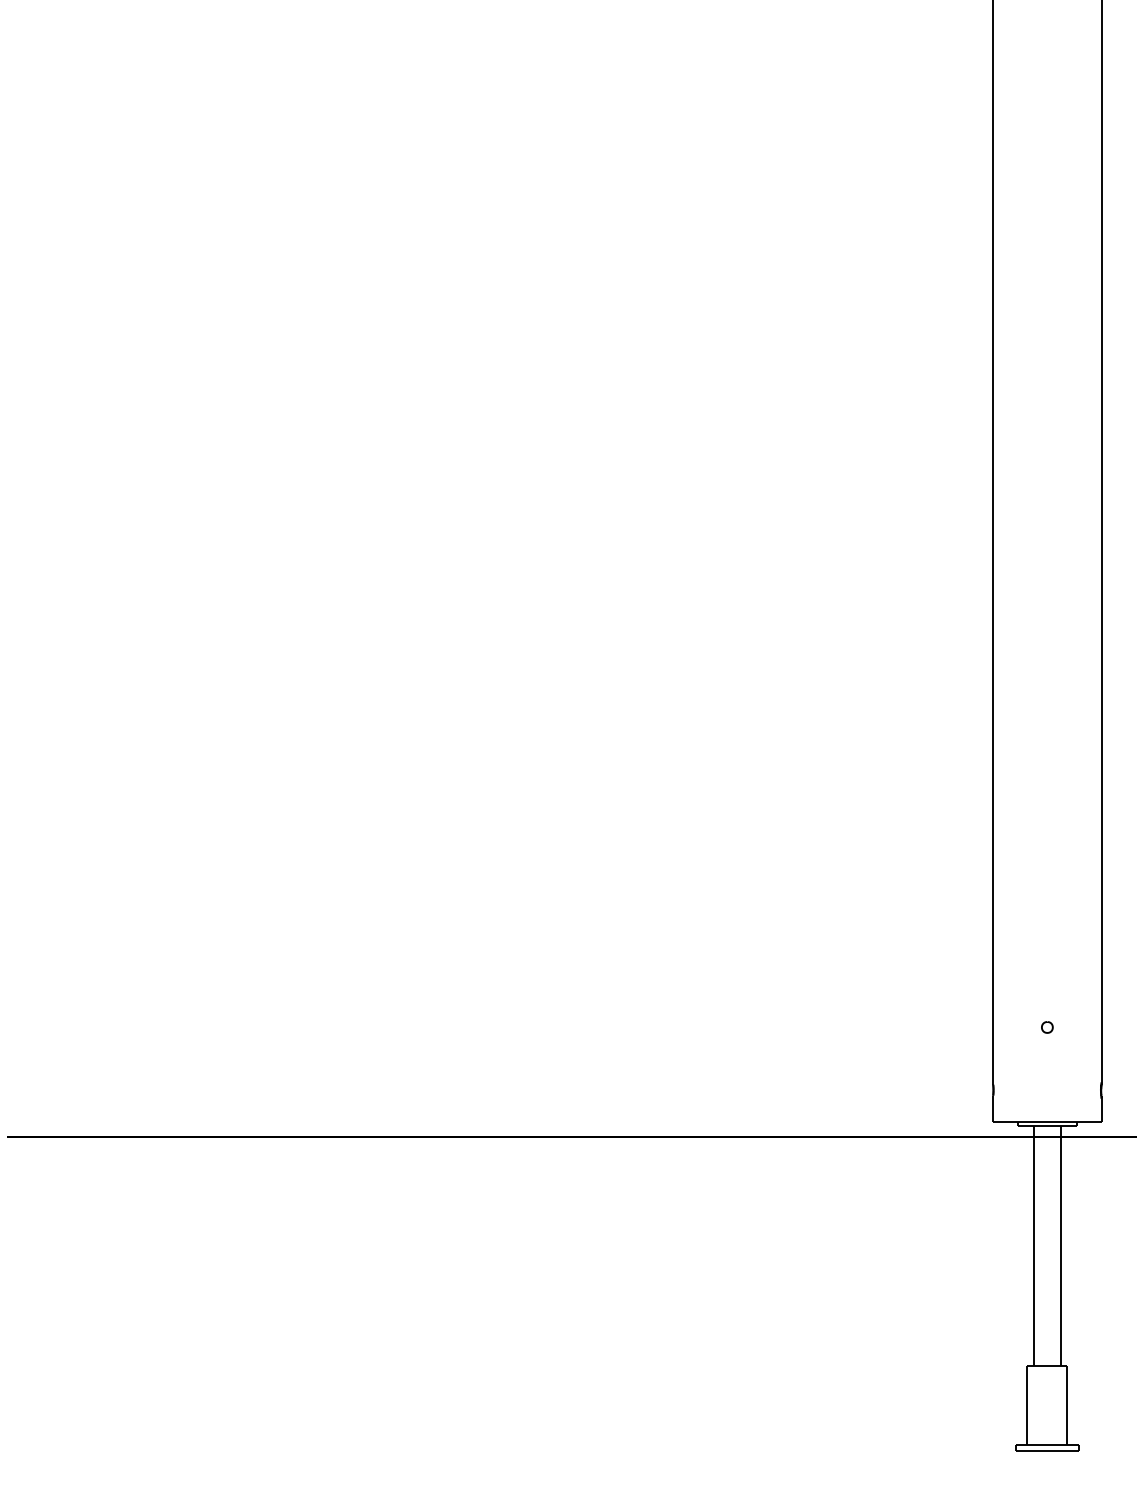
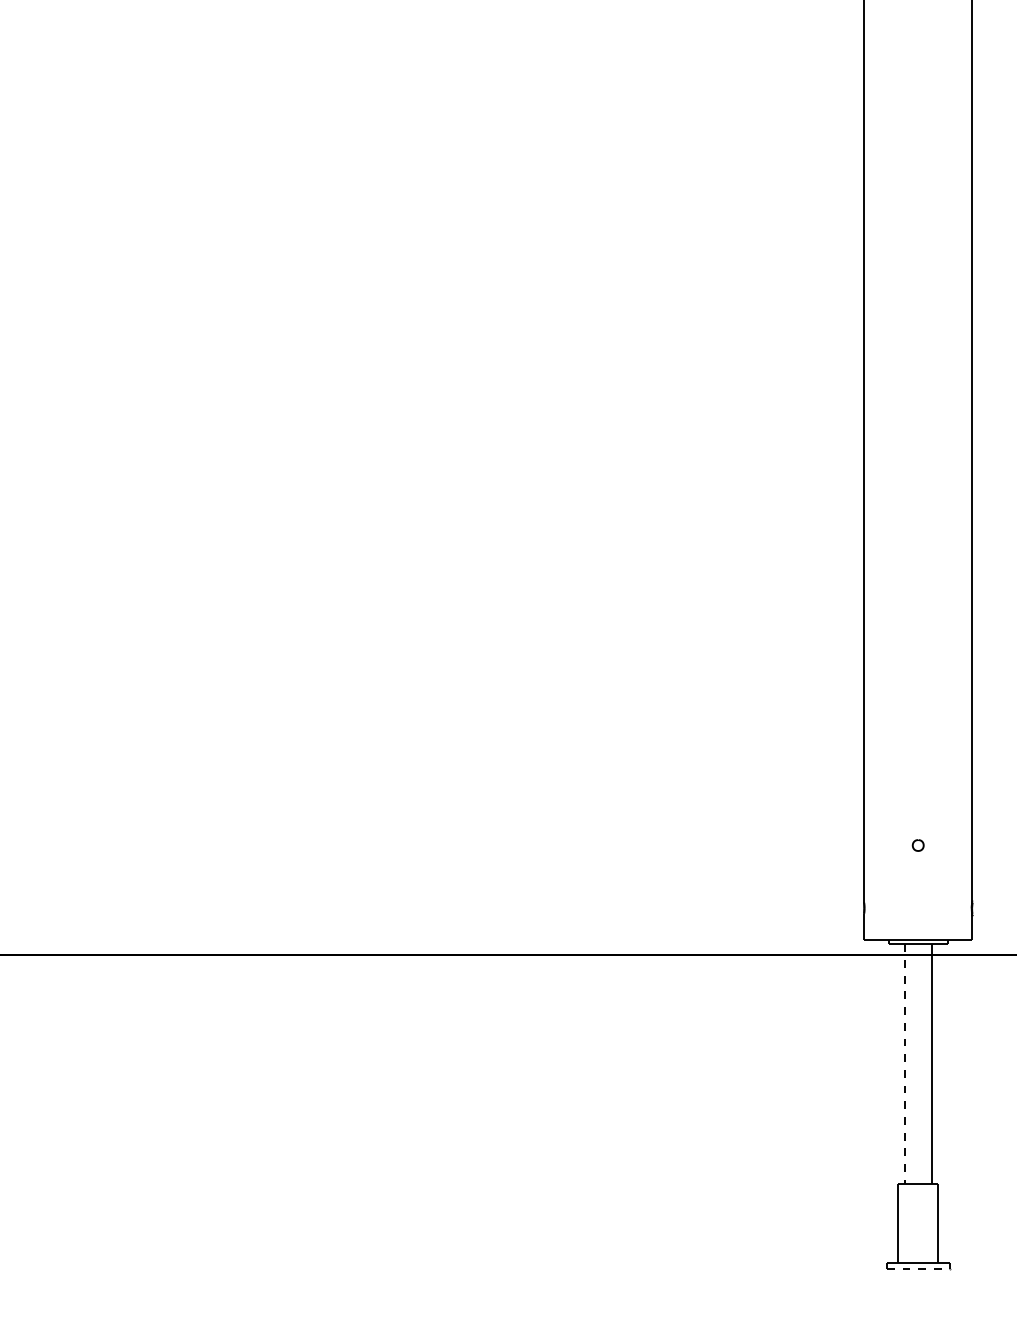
line: (1033, 1246) -> (904, 1064), solid -> dashed
line: (1047, 1451) -> (918, 1269), solid -> dashed

